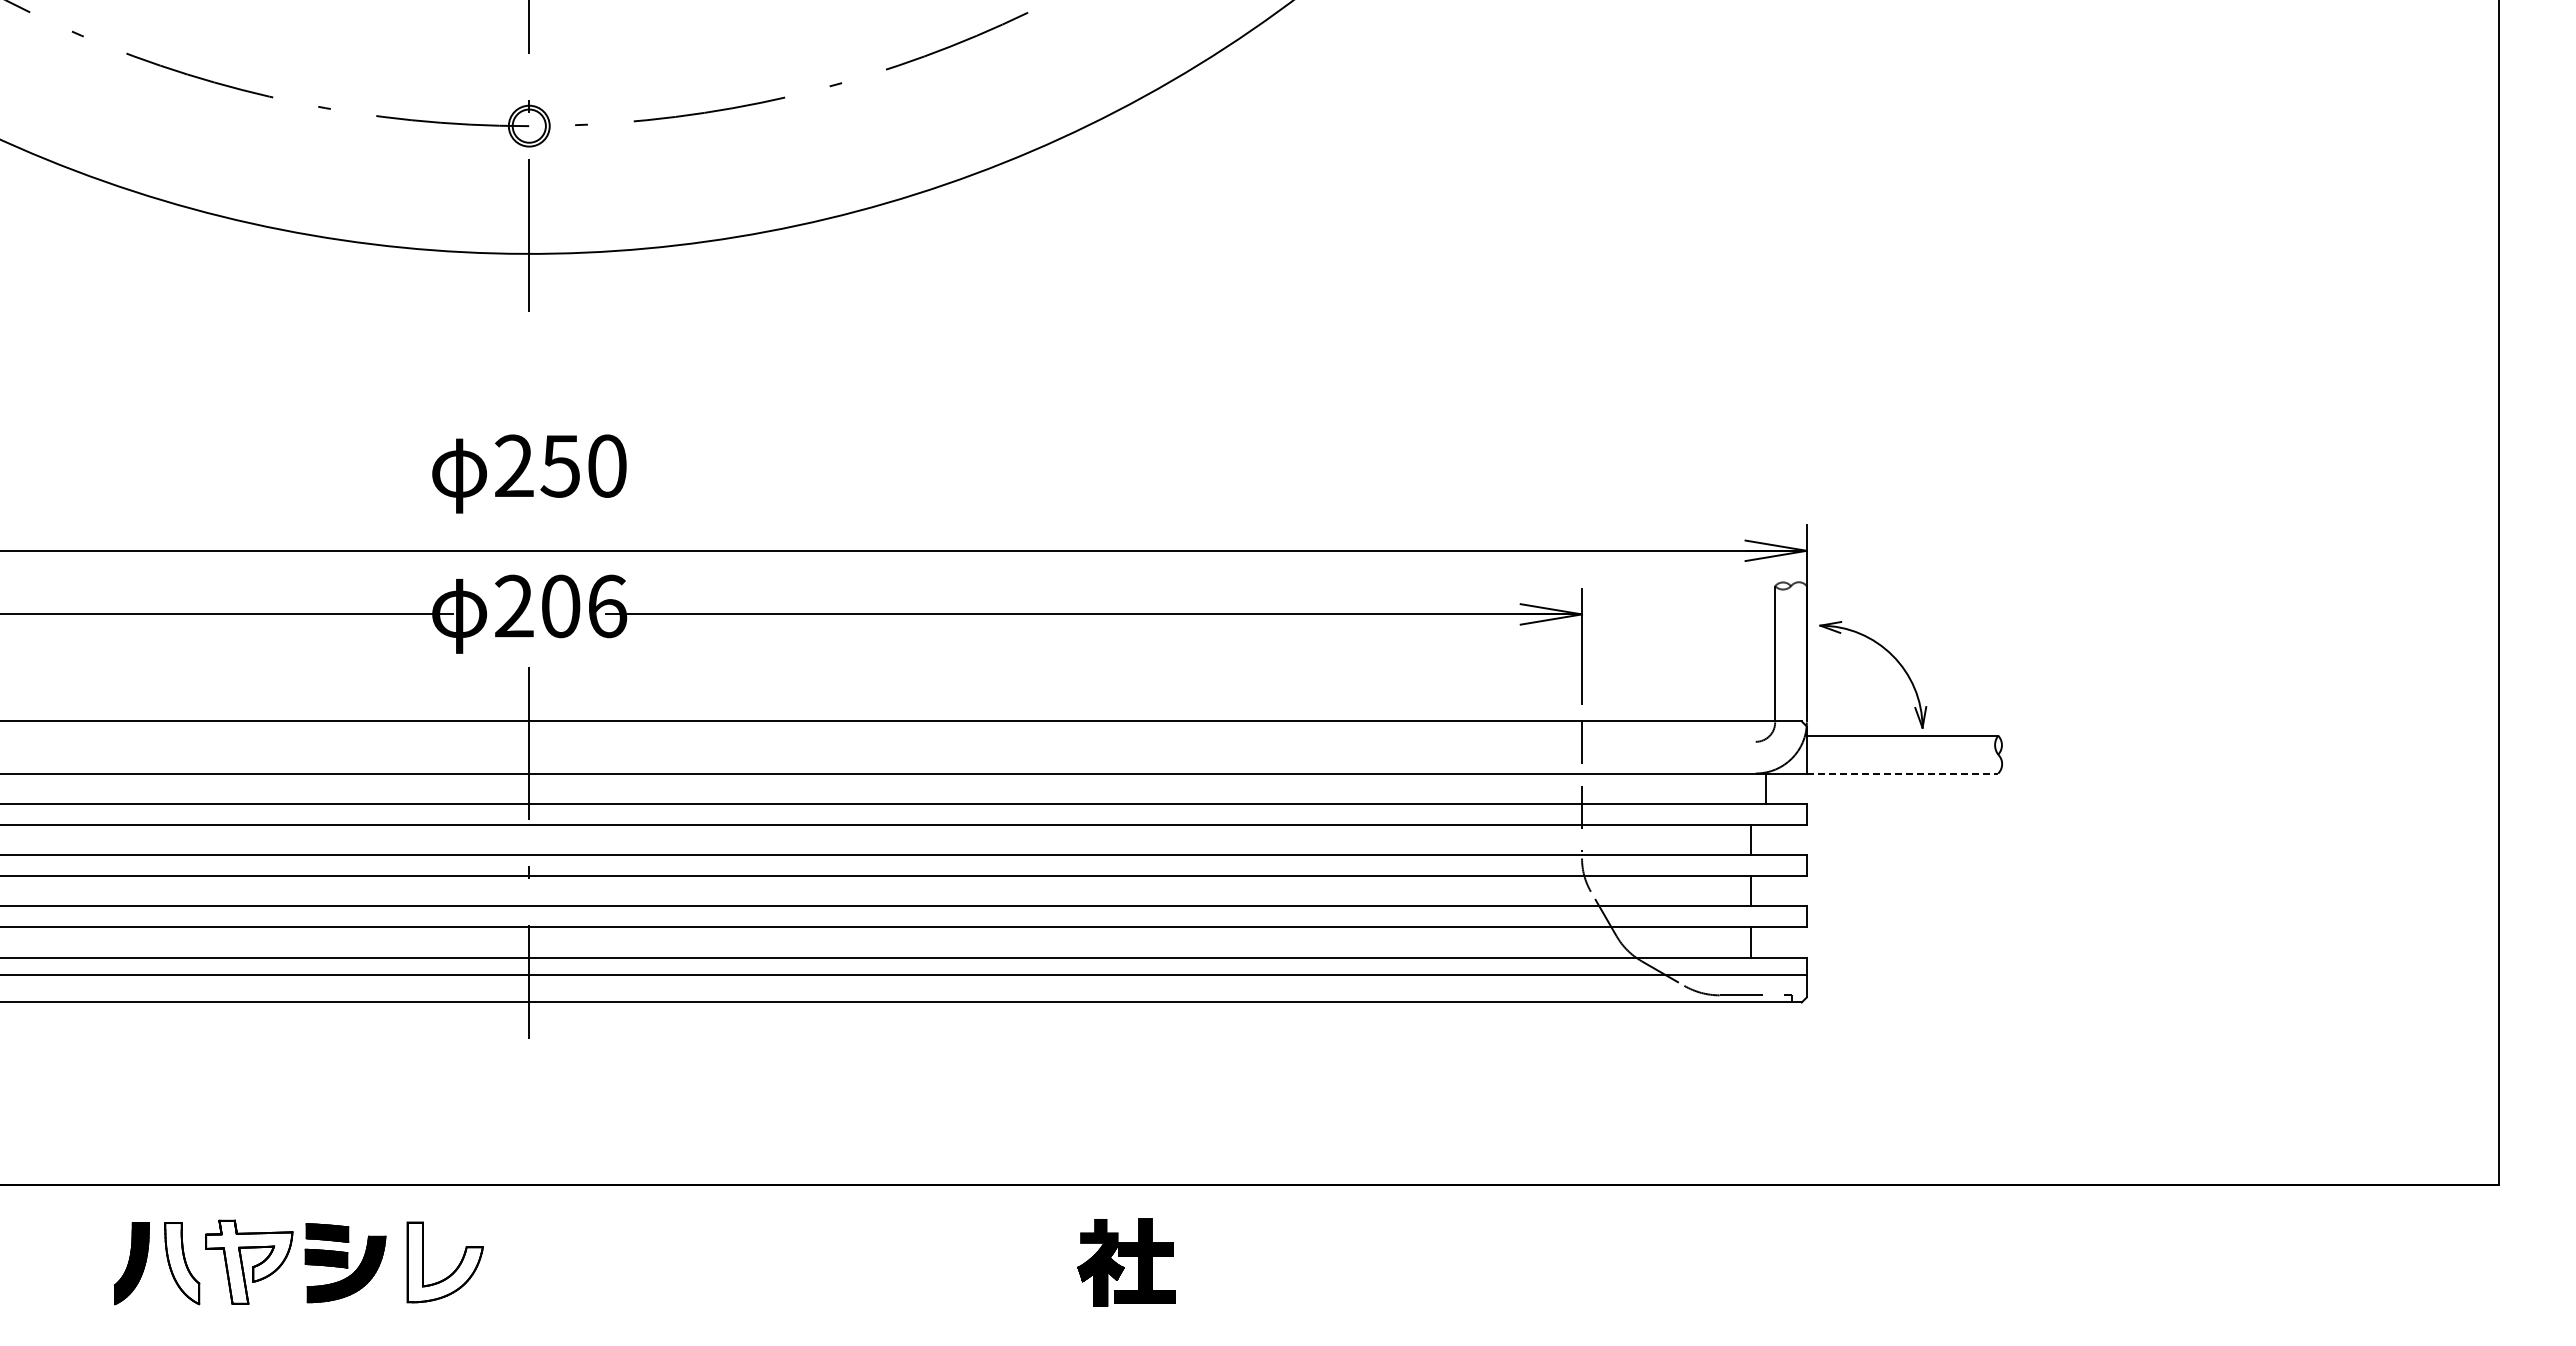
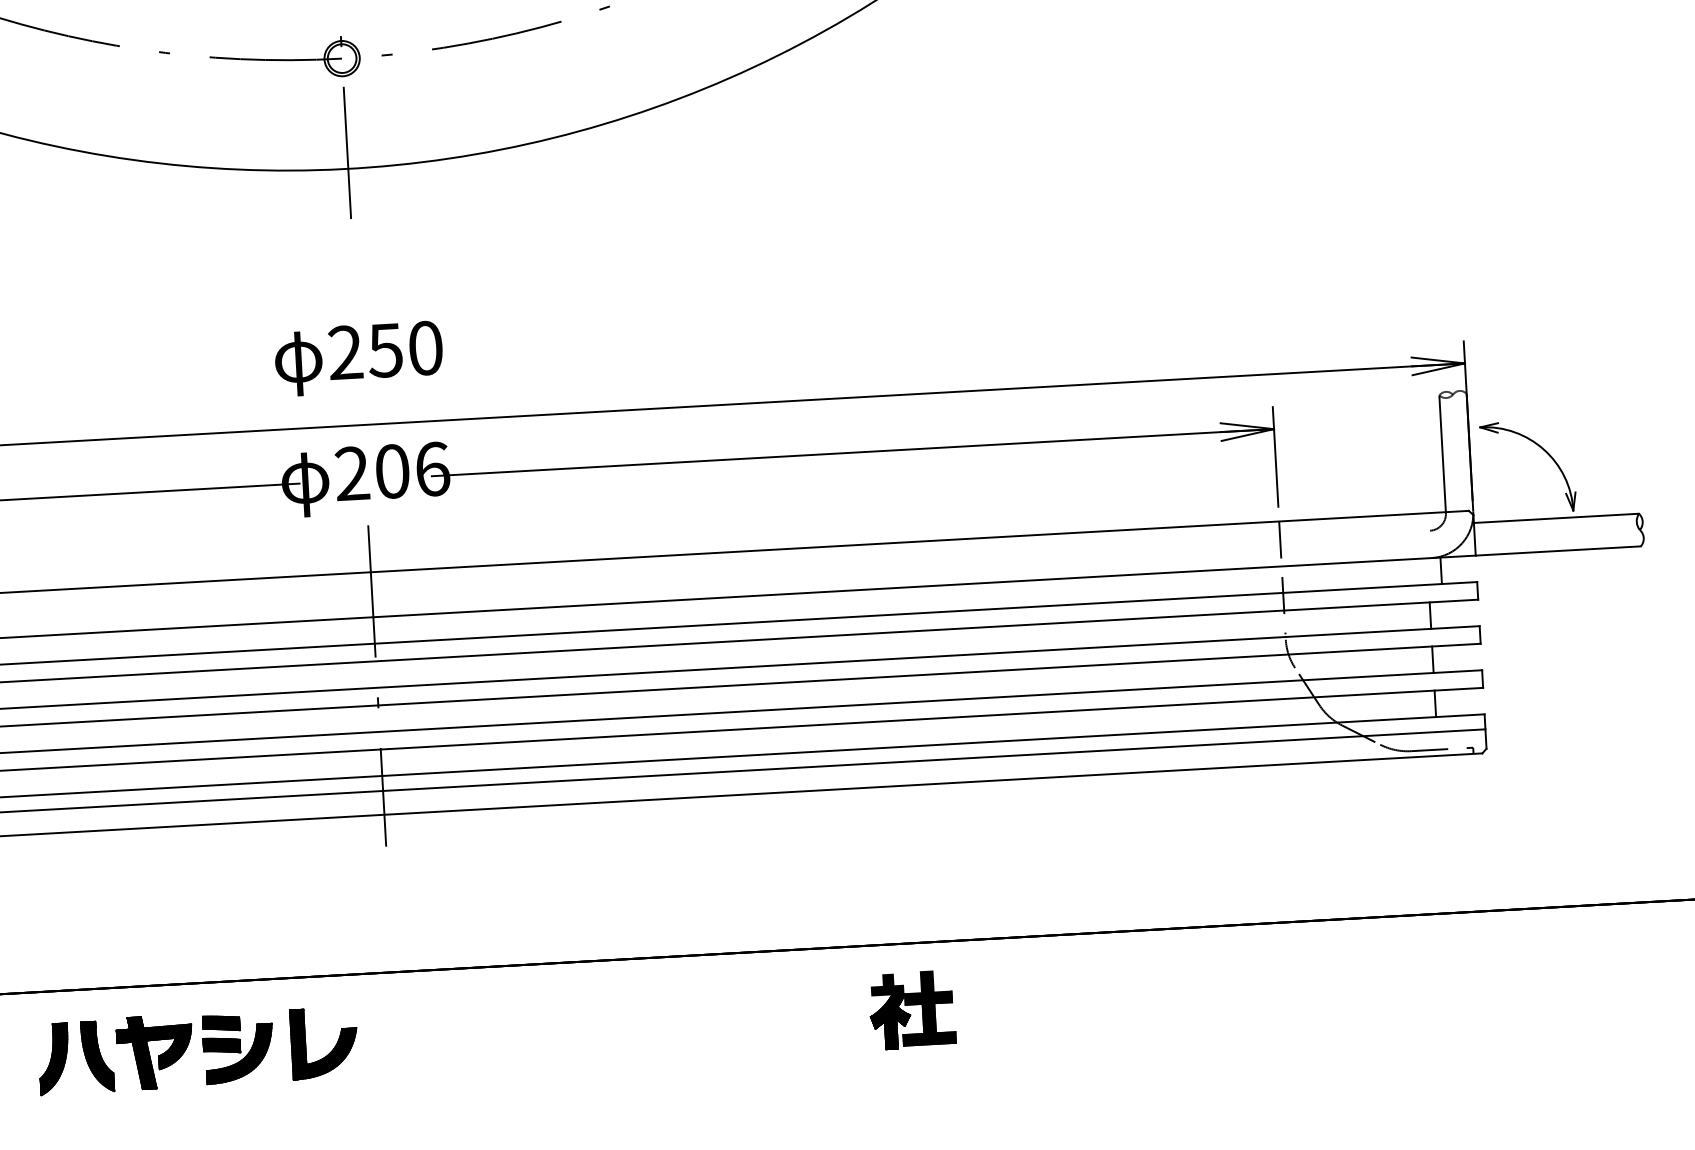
line: (1902, 773) -> (1558, 550), dashed -> solid
fill: (249, 1261) -> (155, 1051), added
fill: (444, 1262) -> (323, 1043), added
fill: (182, 1263) -> (97, 1056), added

